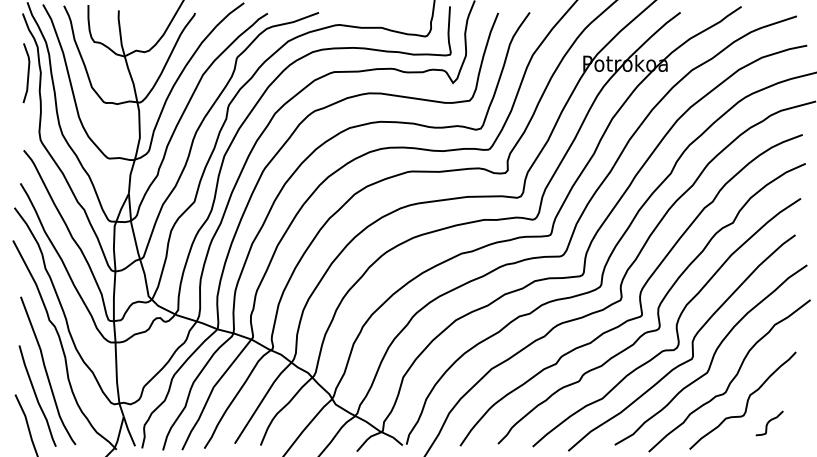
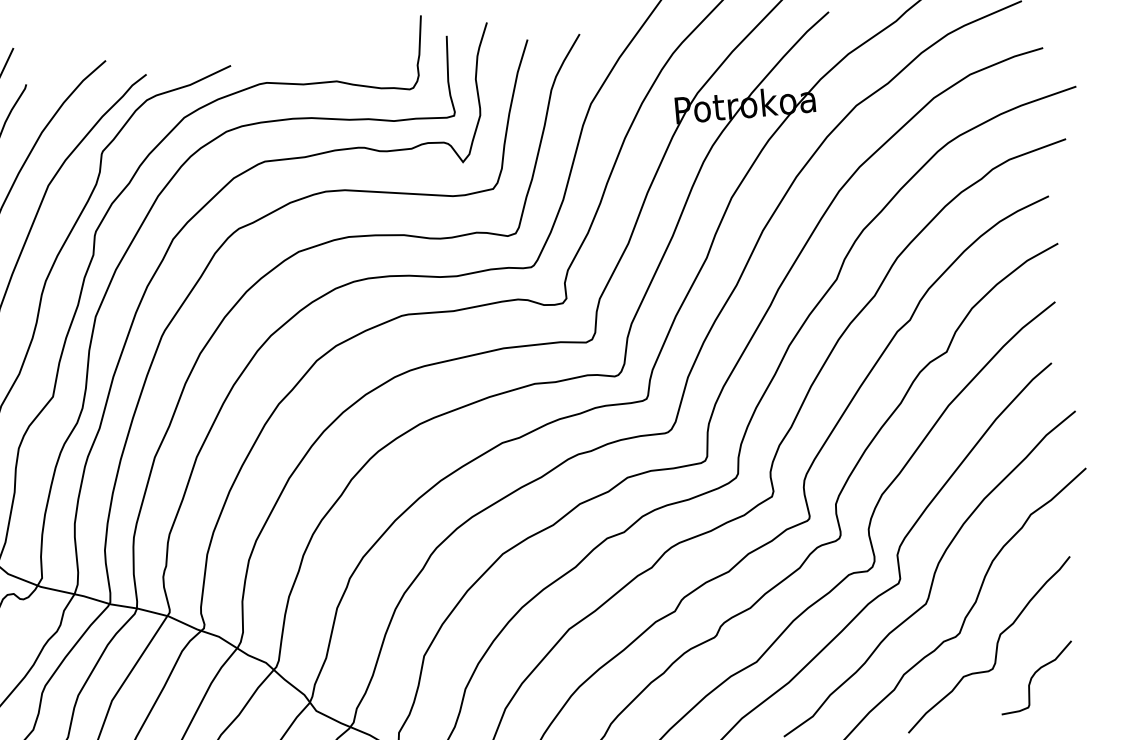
part: (769, 423) -> (1036, 678), size x1.67

